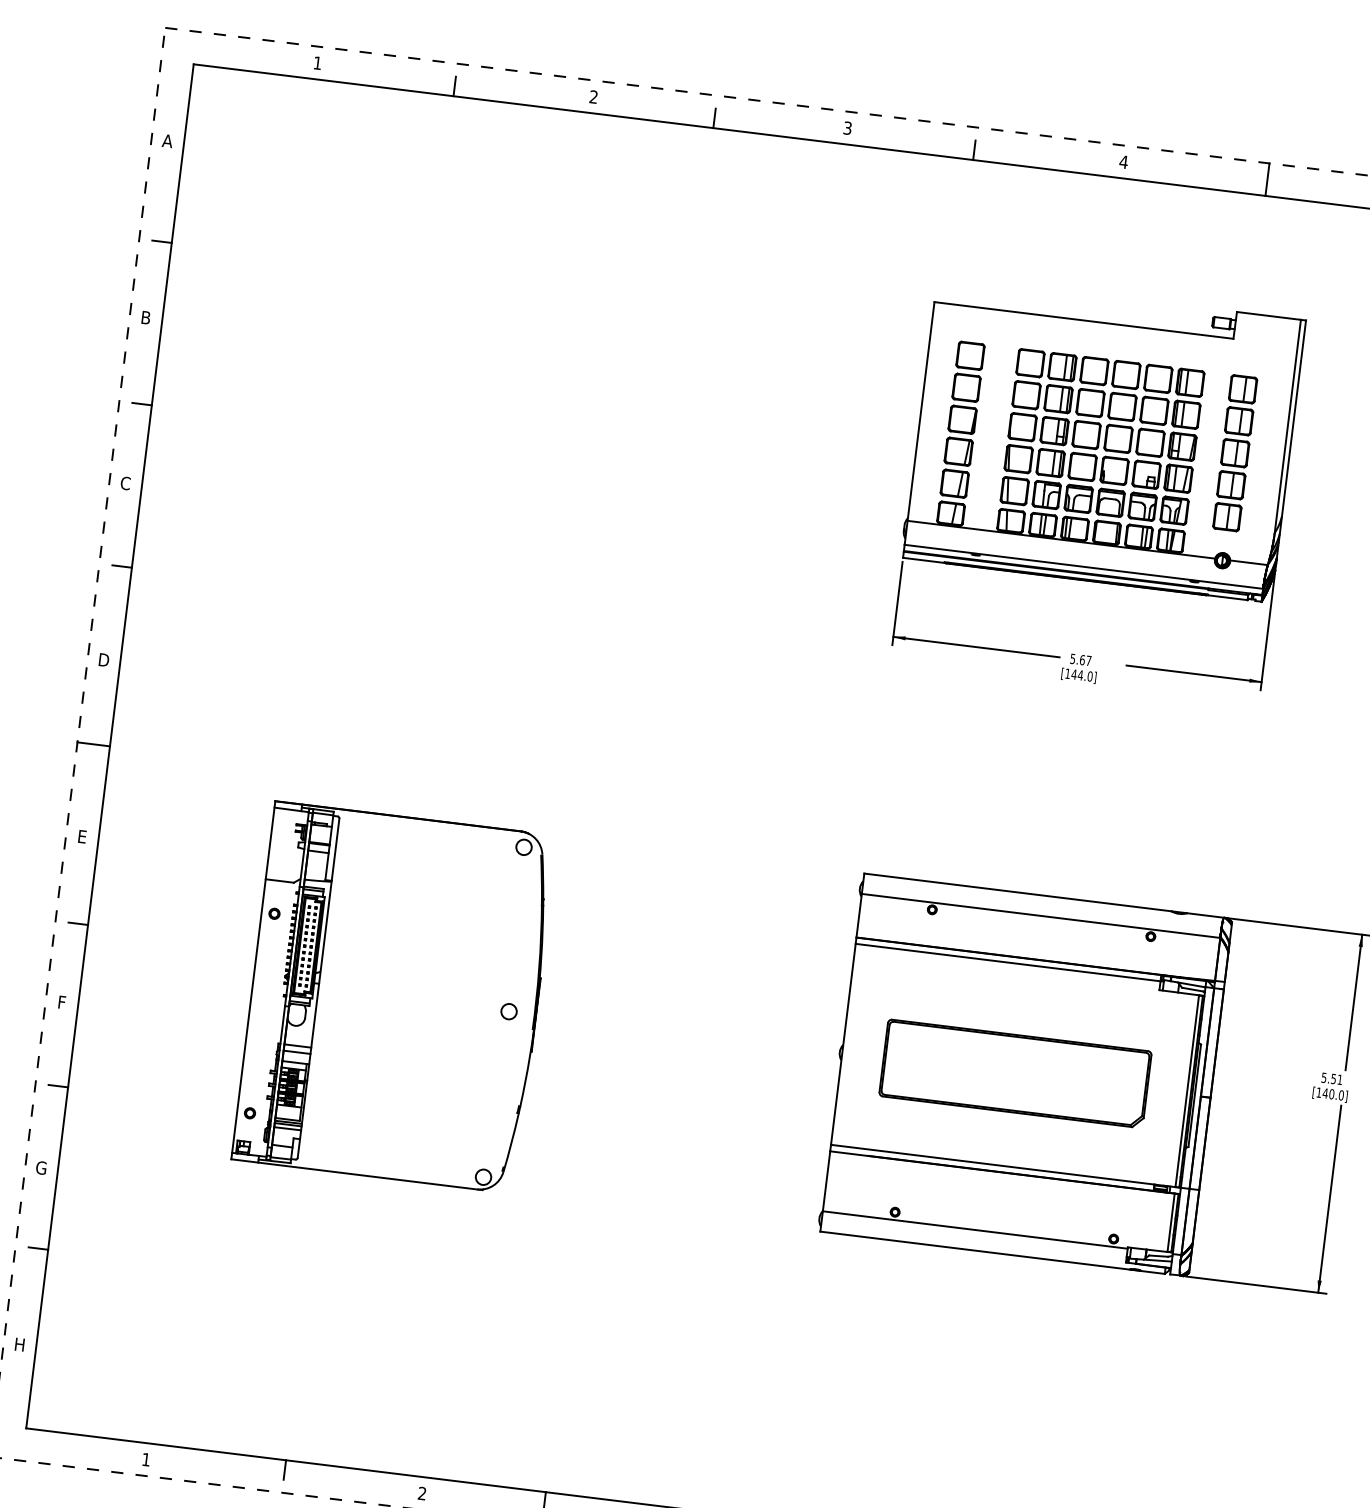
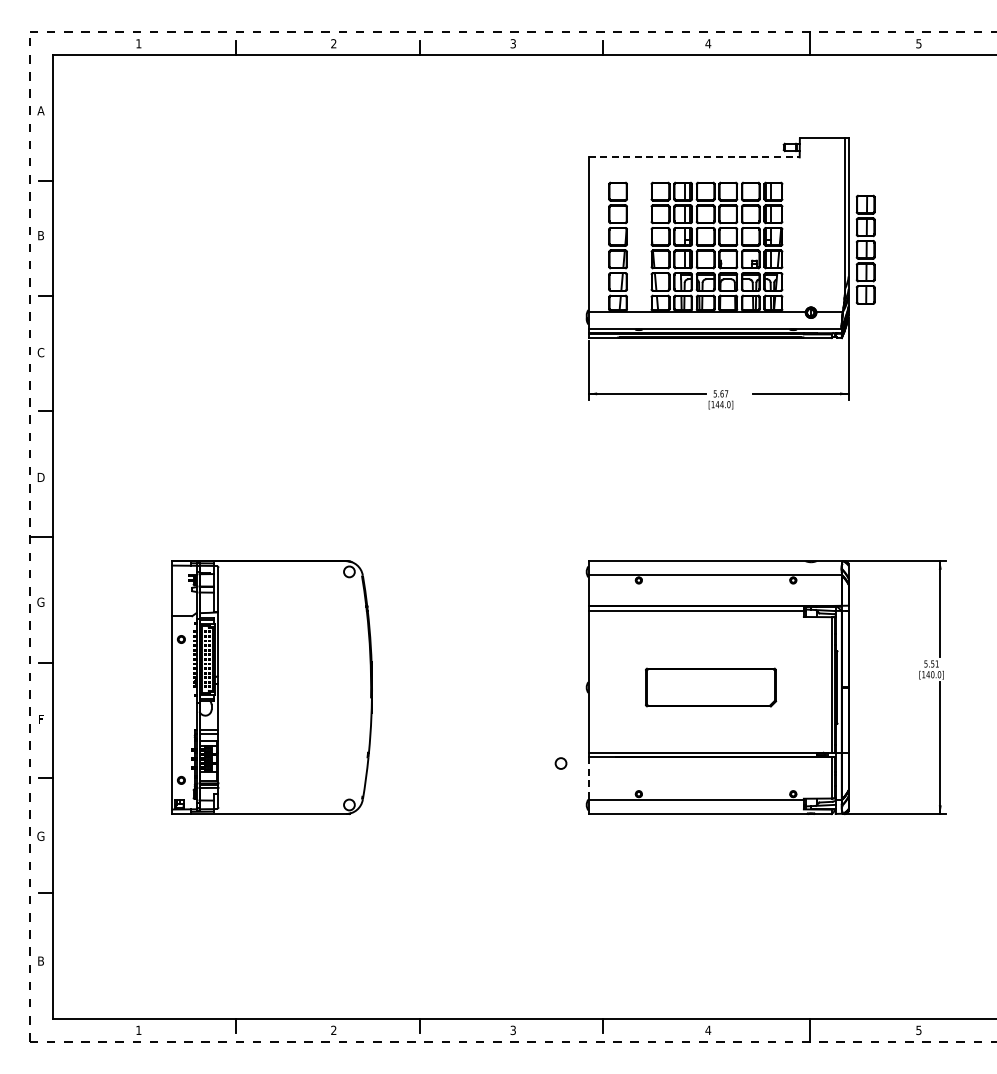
line: (1084, 320) -> (694, 157), solid -> dashed
part: (1234, 452) -> (865, 249), moved
text: (81, 835) -> (40, 601), E -> G
circle: (508, 1011) -> (560, 763), moved
part: (1015, 1073) -> (710, 687), size x0.7
line: (826, 1181) -> (588, 778), solid -> dashed
text: (19, 1343) -> (40, 960), H -> B

